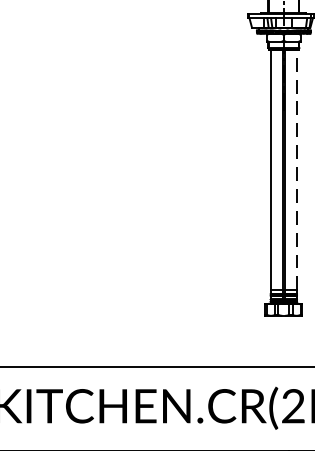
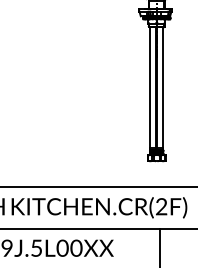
line: (297, 169) -> (163, 87), dashed -> solid

